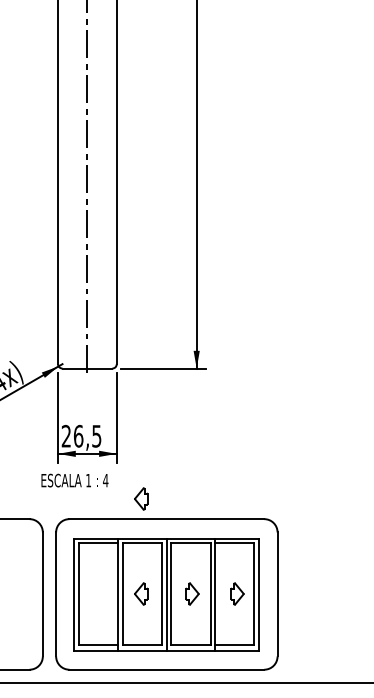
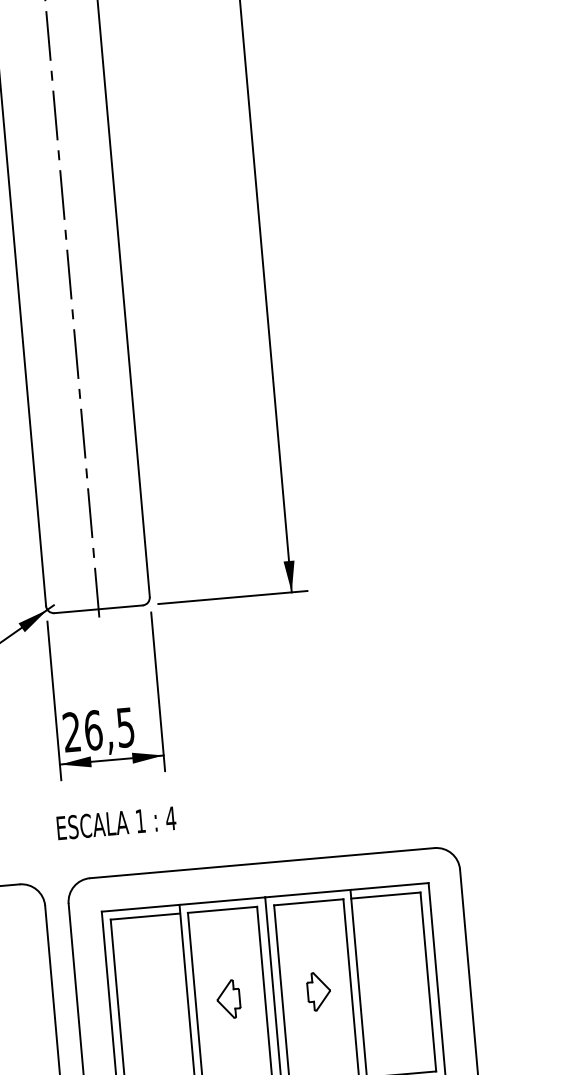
text: (74, 480) -> (115, 823), moved
part: (141, 498) -> (214, 830), removed
part: (237, 593) -> (398, 983), removed

